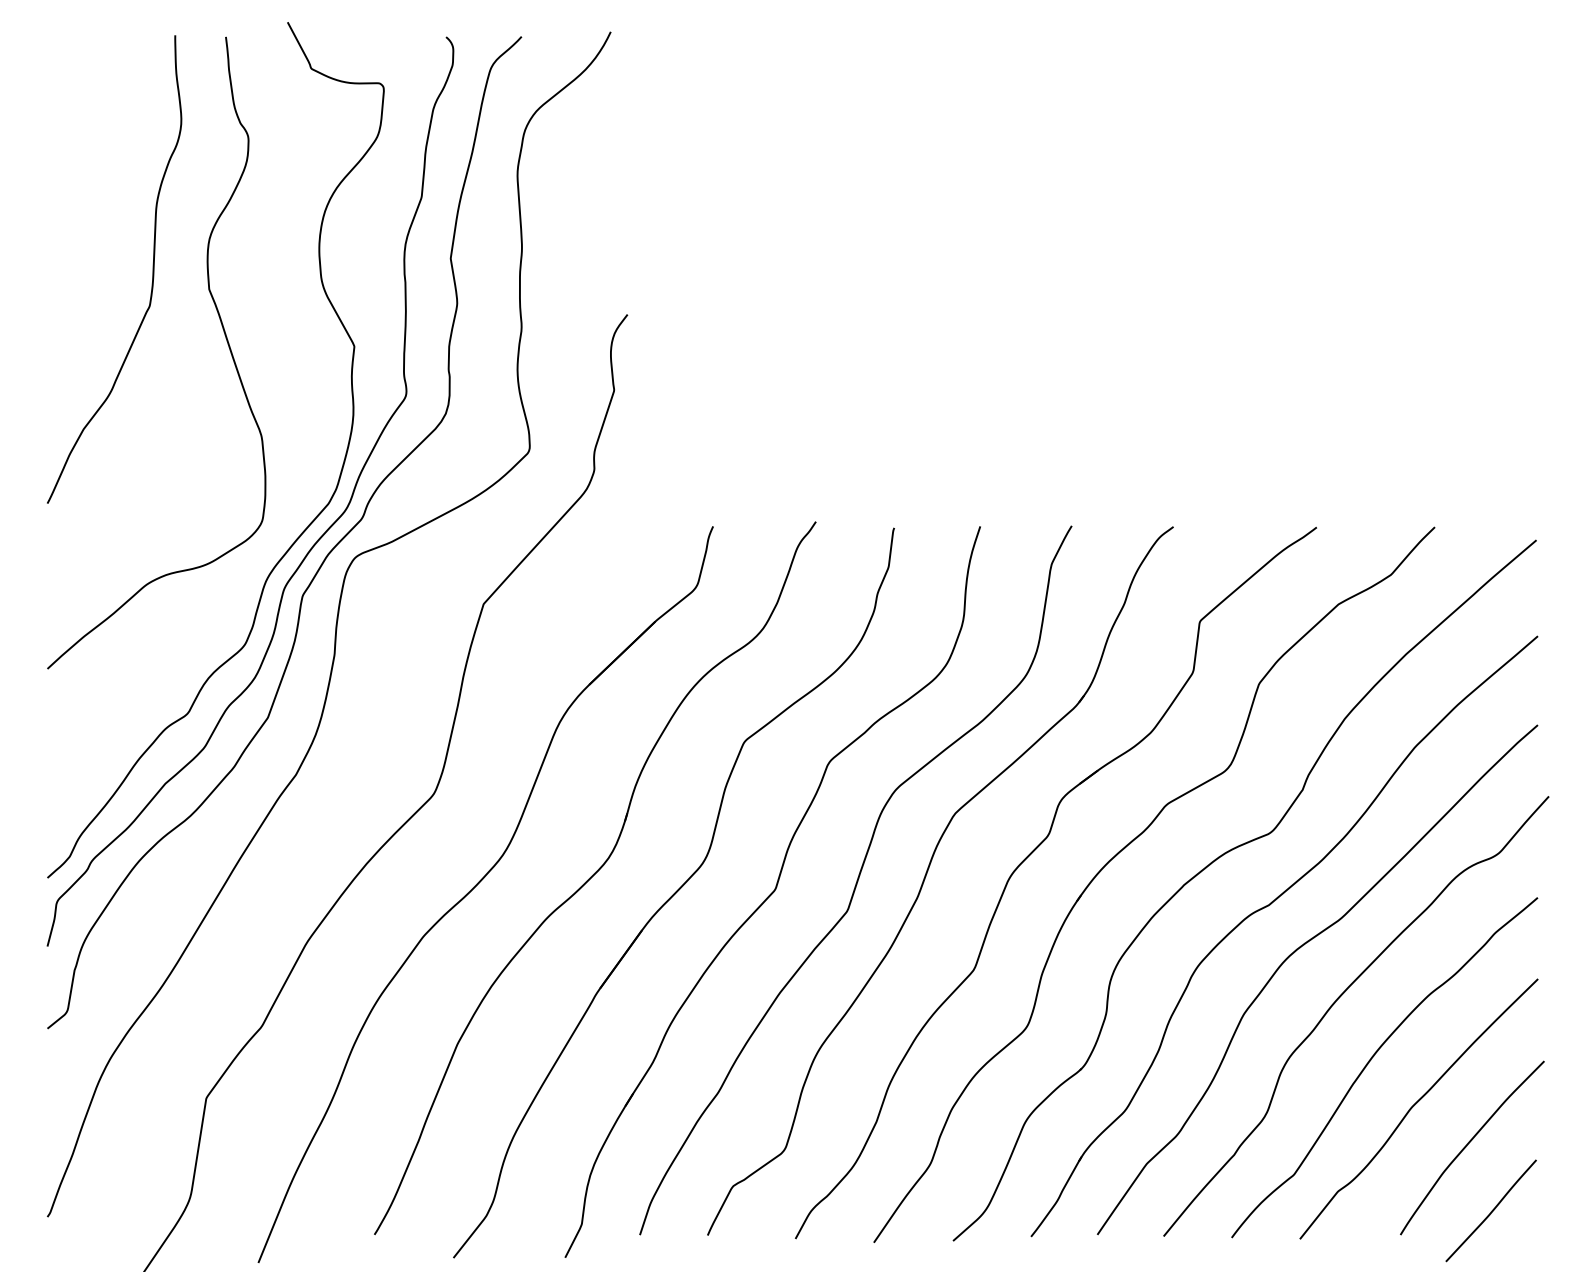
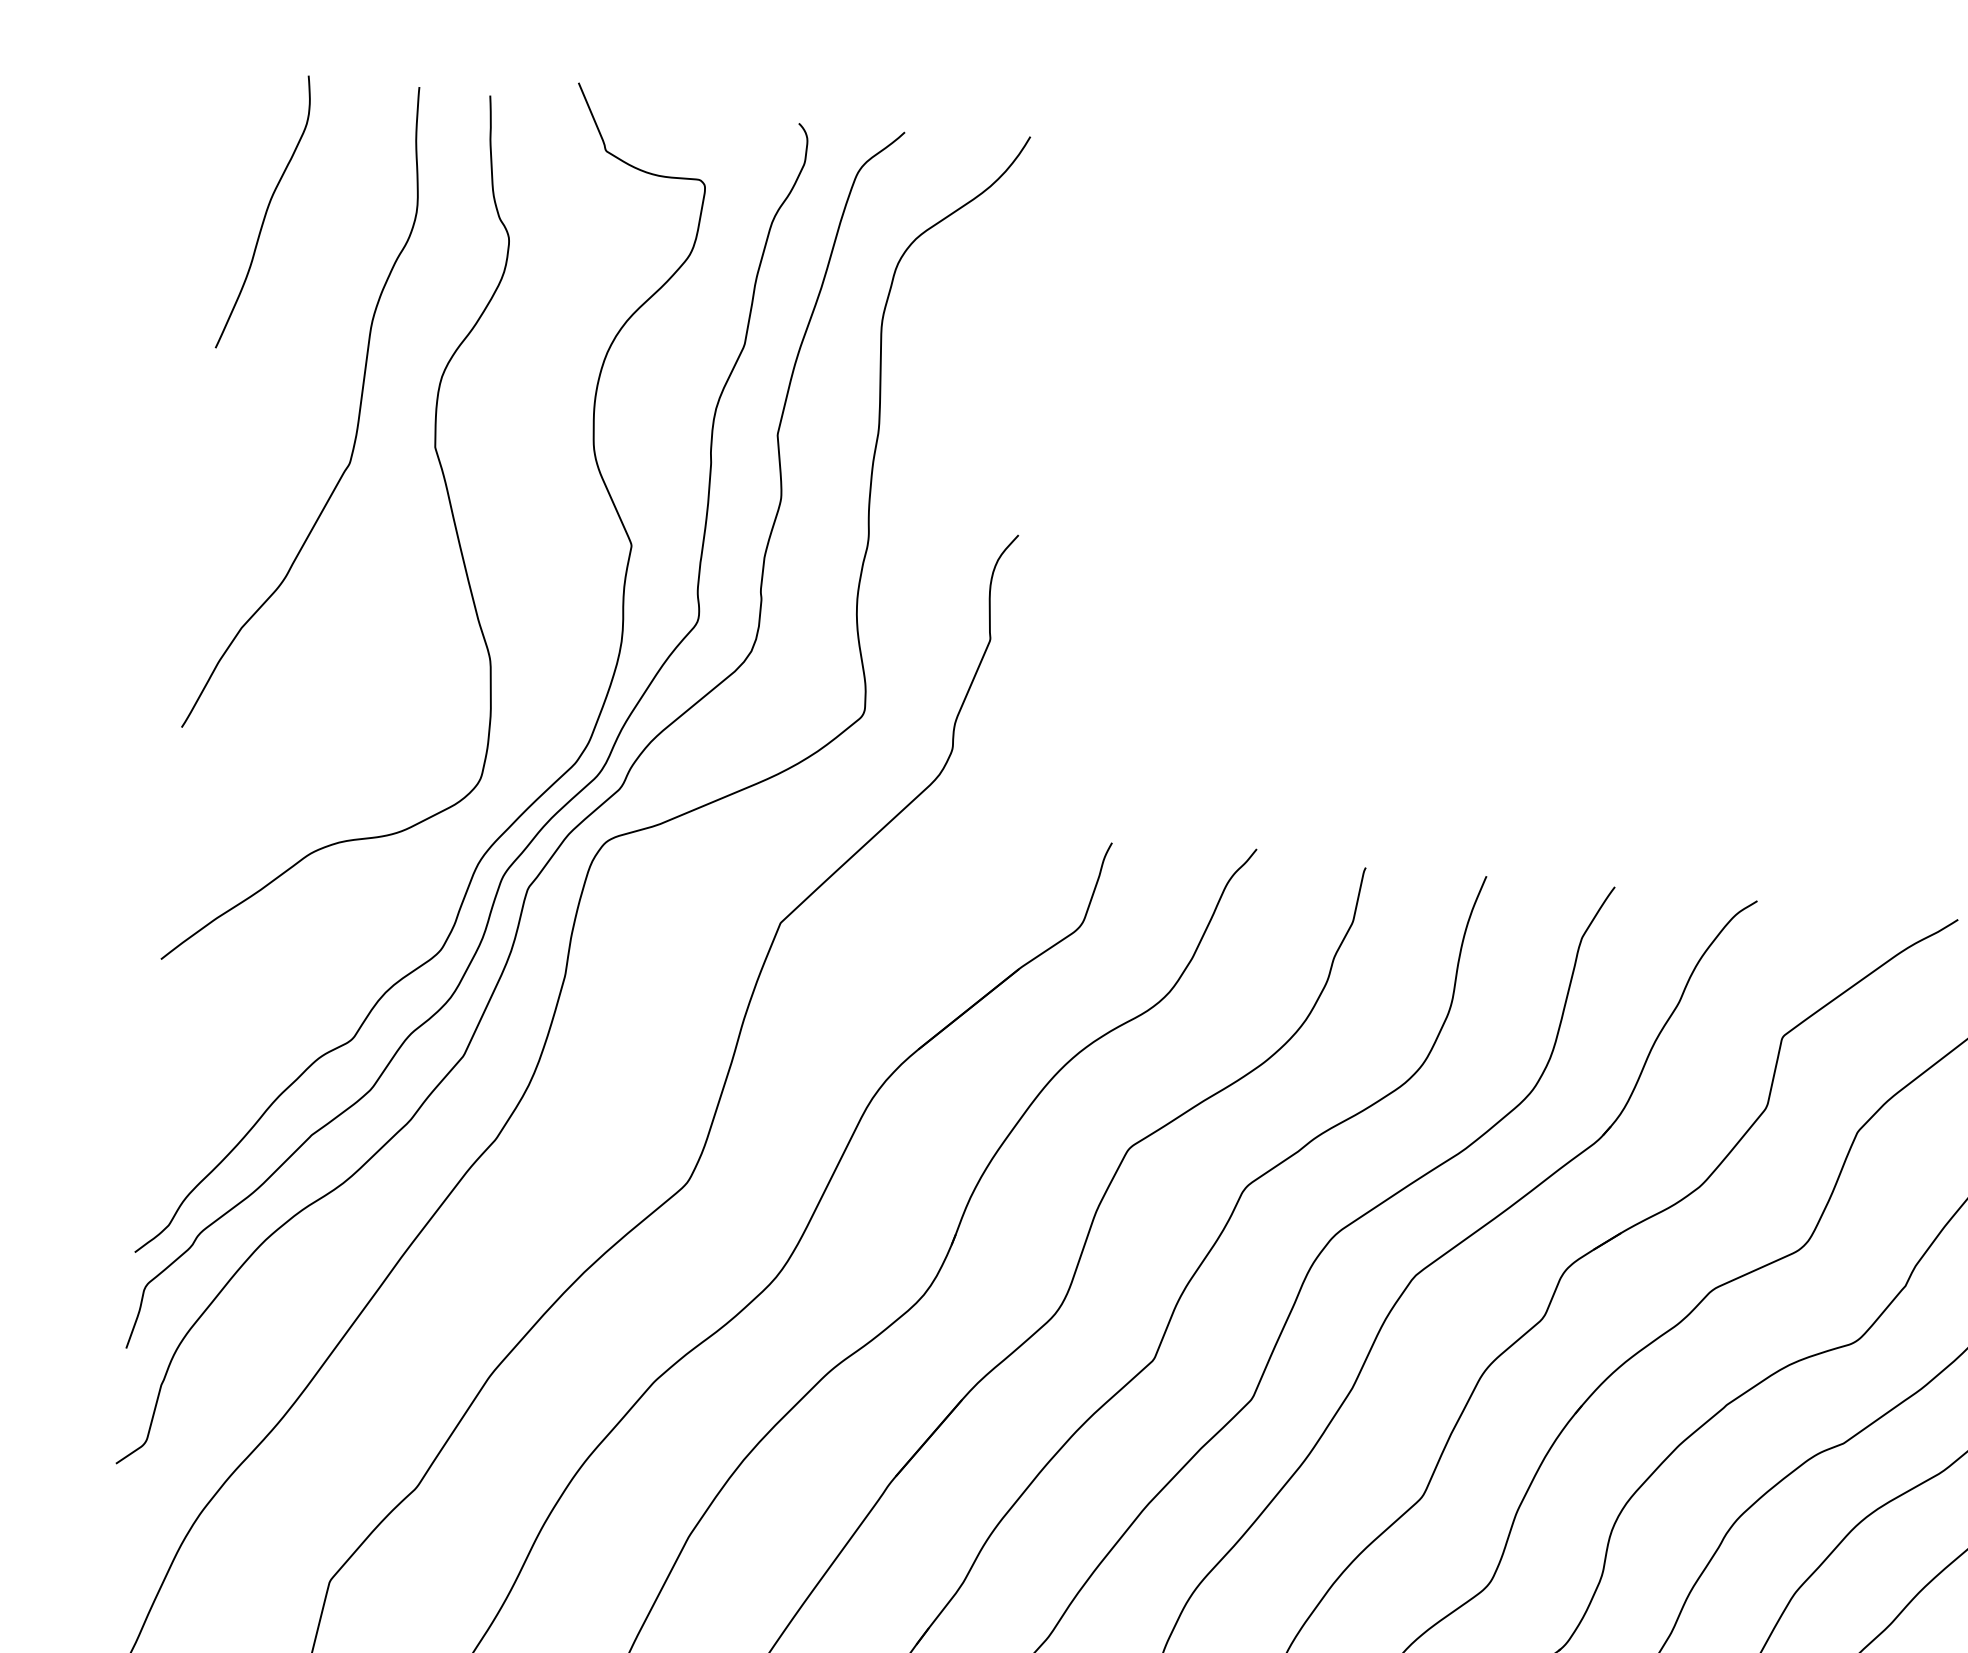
curve: (73, 134) -> (264, 213), added

